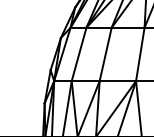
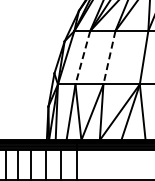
line: (78, 54) -> (82, 57), solid -> dashed
line: (105, 55) -> (109, 58), solid -> dashed

